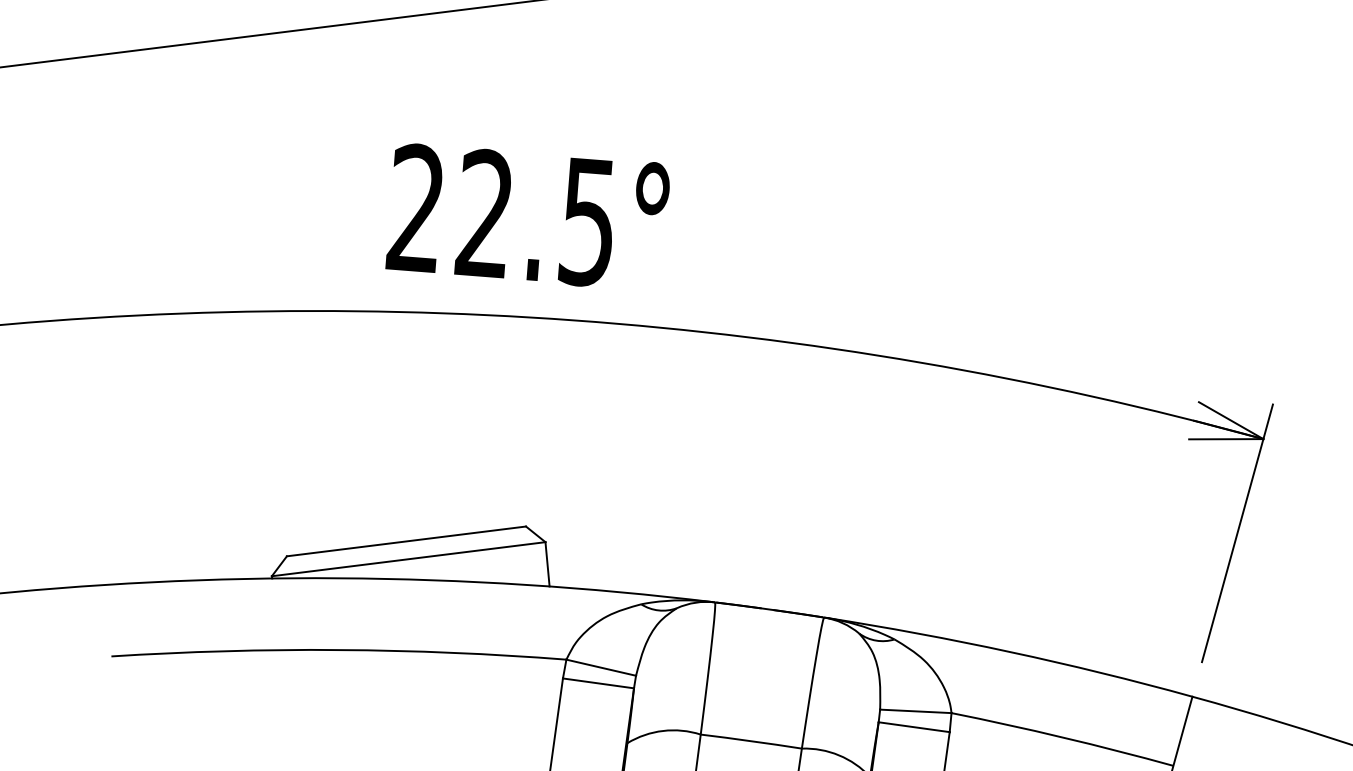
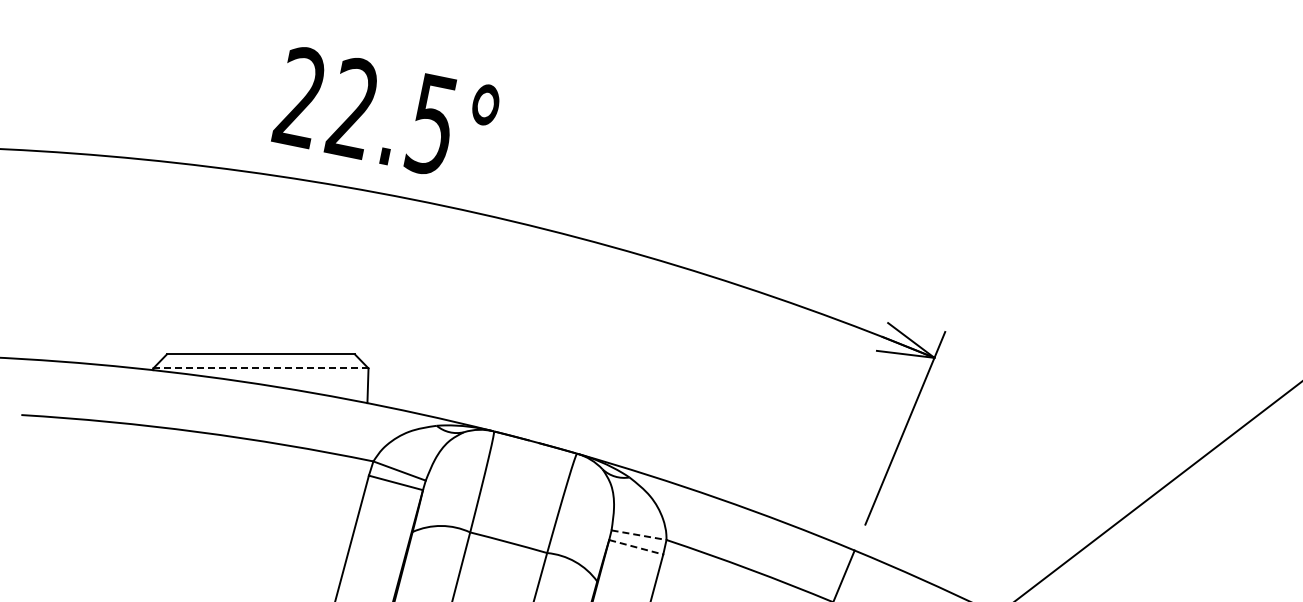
line: (408, 559) -> (260, 368), solid -> dashed
line: (916, 711) -> (639, 535), solid -> dashed
line: (914, 727) -> (636, 547), solid -> dashed

